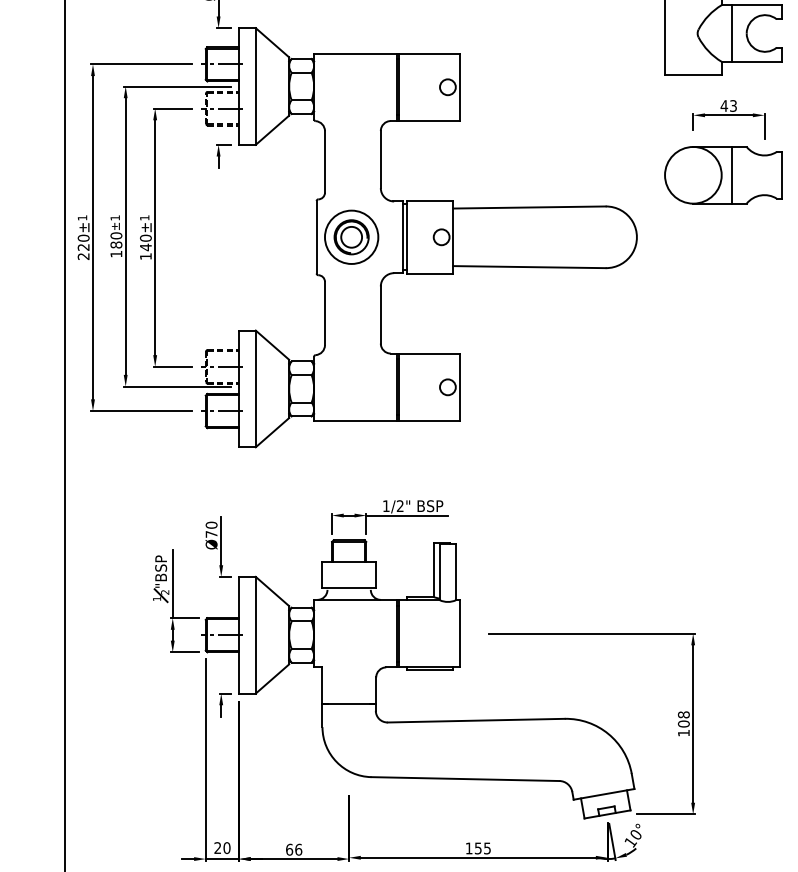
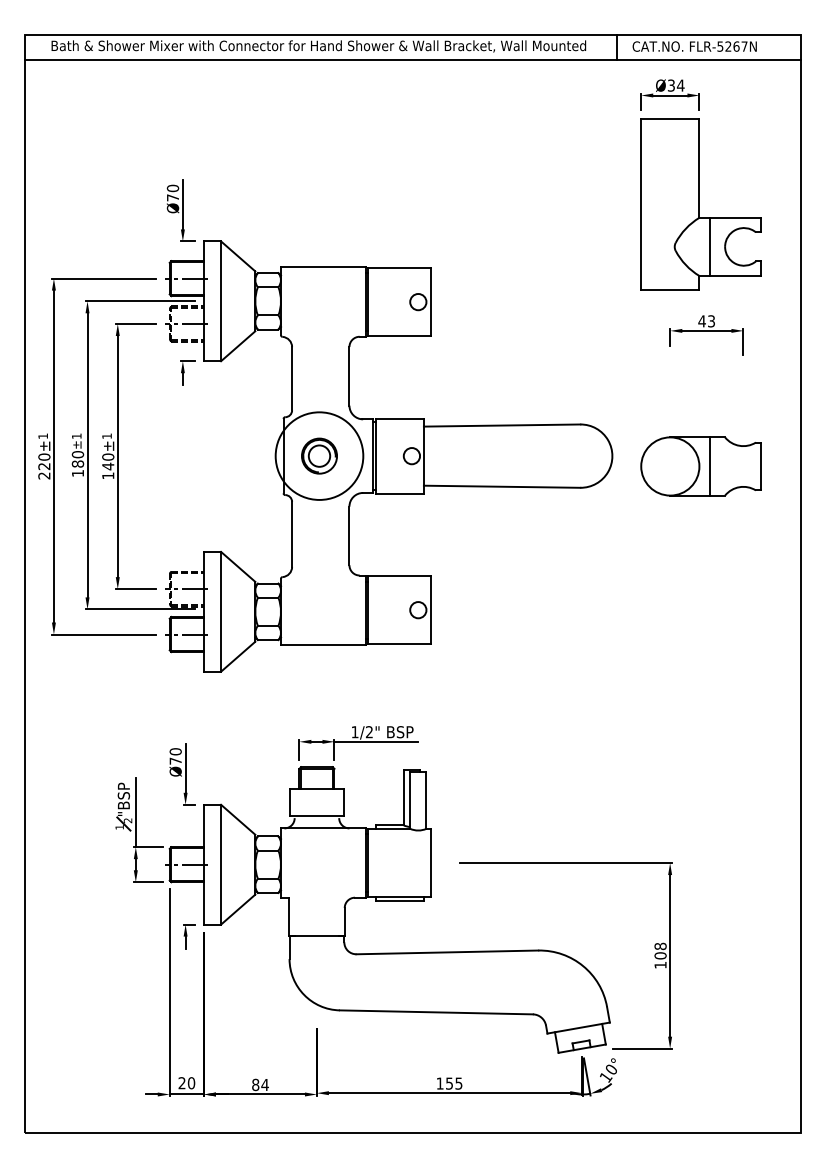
part: (722, 175) -> (700, 466), moved
circle: (351, 236) -> (319, 455), size x1.6
text: (294, 849) -> (260, 1084), 66 -> 84

